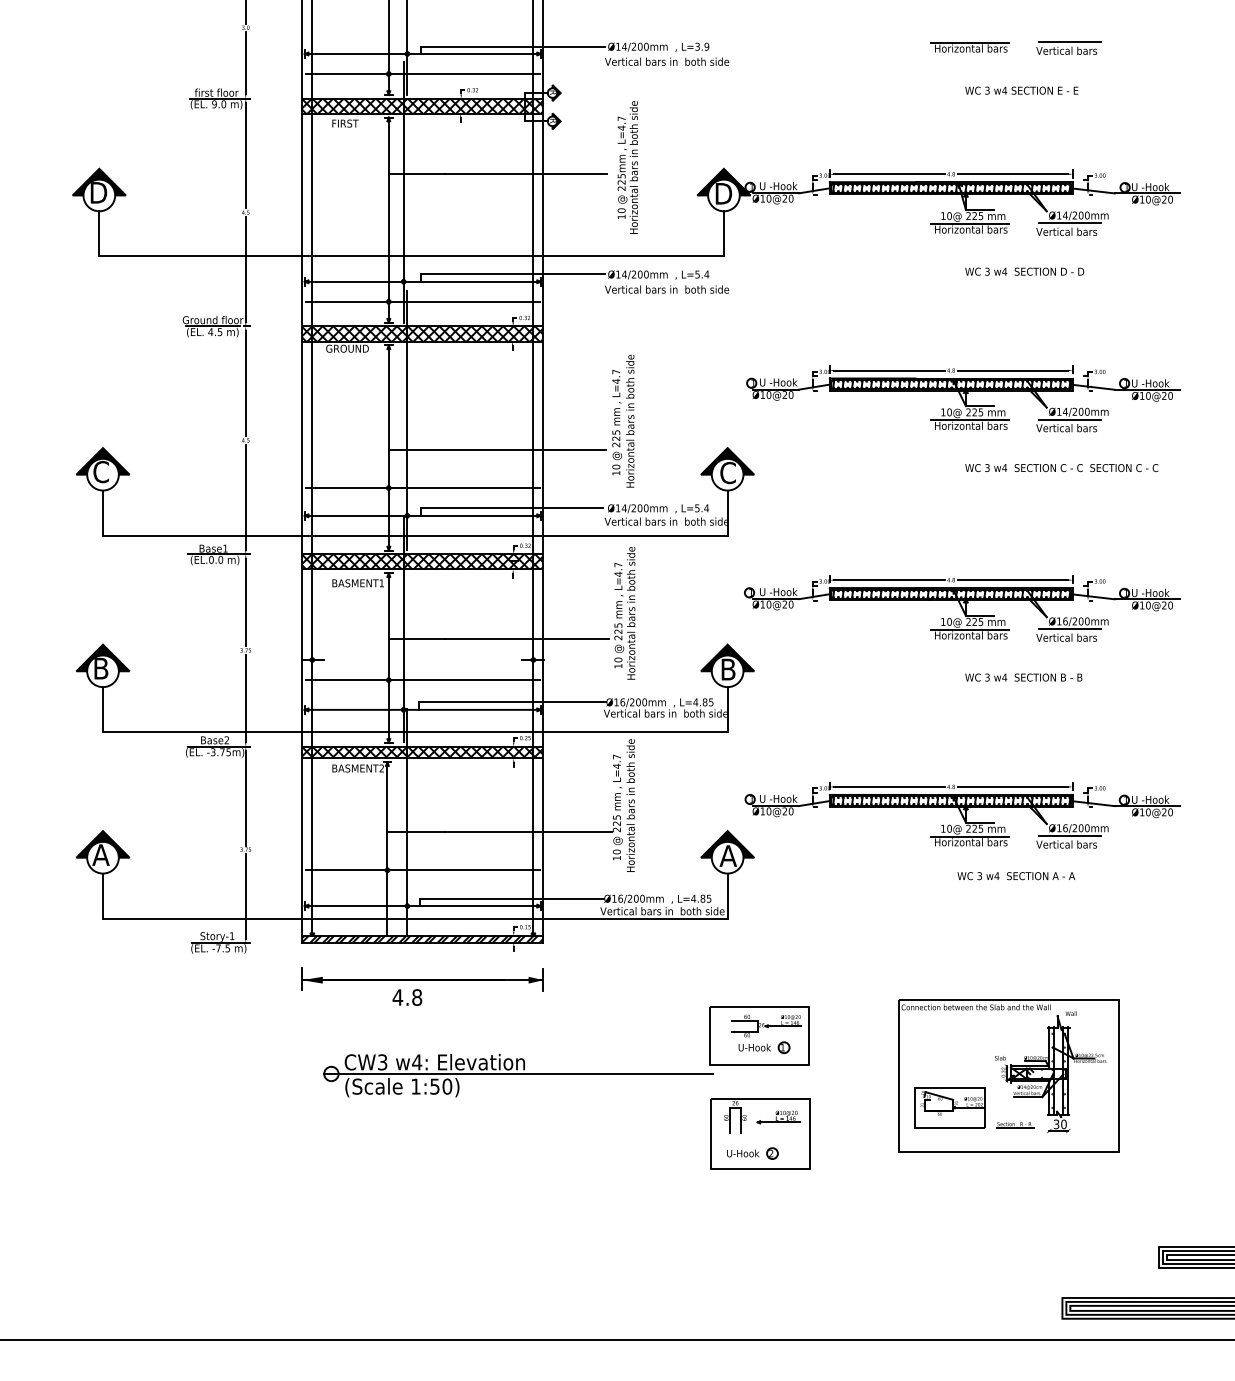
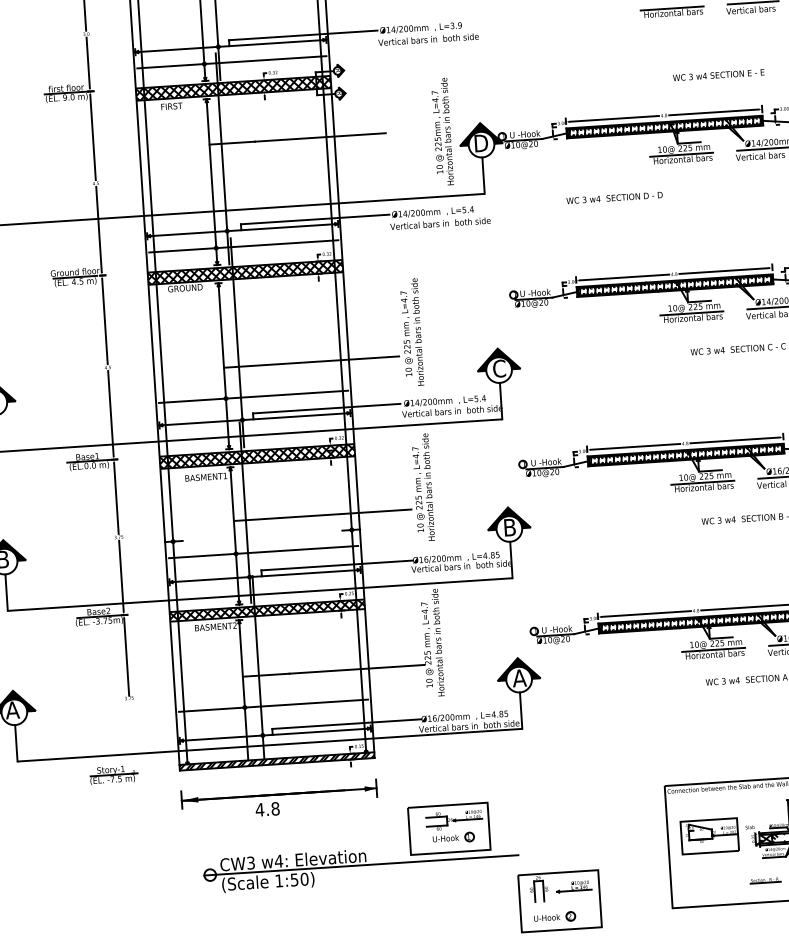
text: (1021, 90) -> (718, 75), moved
text: (627, 167) -> (442, 131), moved
text: (1024, 271) -> (614, 197), moved
line: (245, 895) -> (131, 735), removed
part: (759, 1035) -> (449, 828), moved
part: (949, 1107) -> (709, 835), moved

